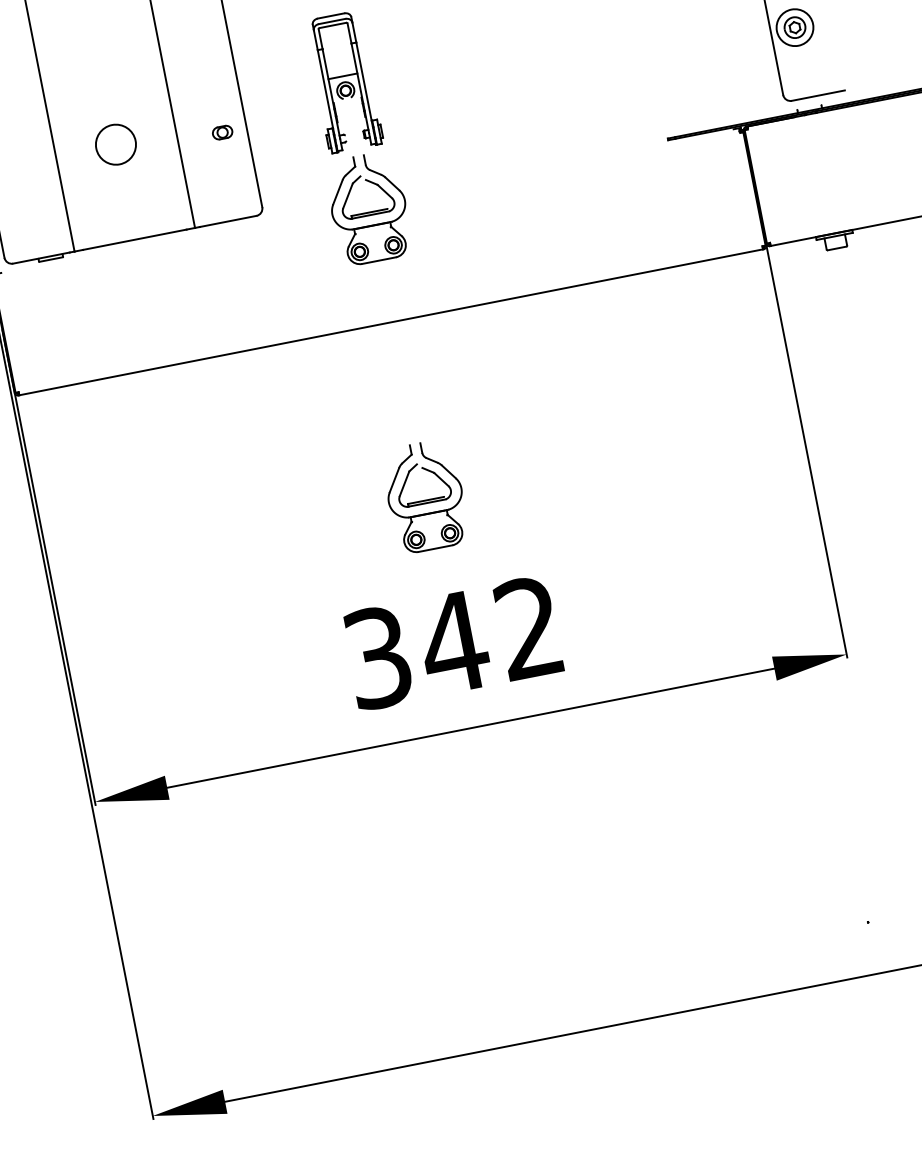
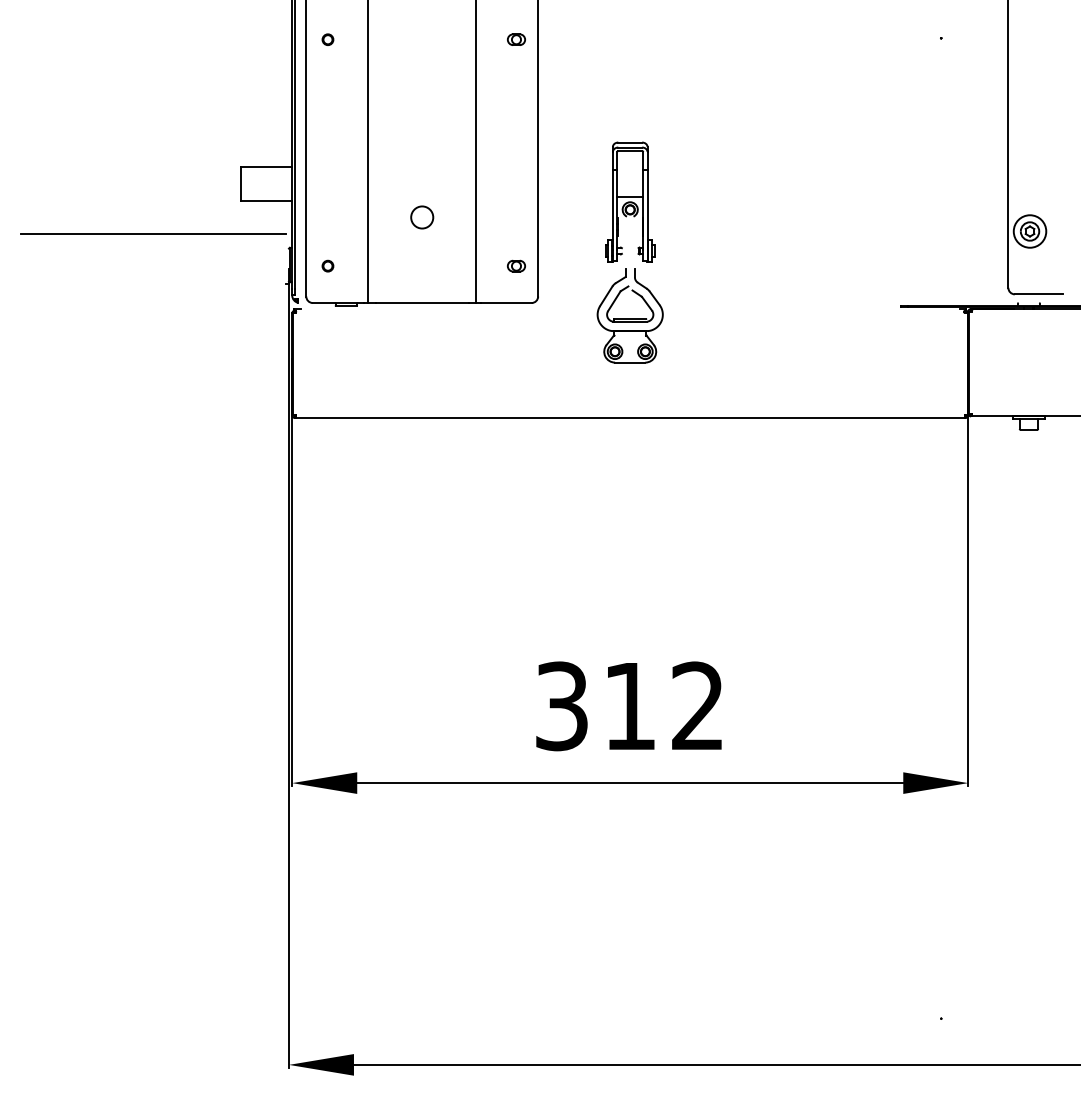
part: (222, 131) -> (516, 265), moved
circle: (116, 144) -> (422, 217), size x0.62
part: (21, 218) -> (327, 265), added
part: (424, 496) -> (629, 574), removed
text: (453, 643) -> (629, 706), 342 -> 312

